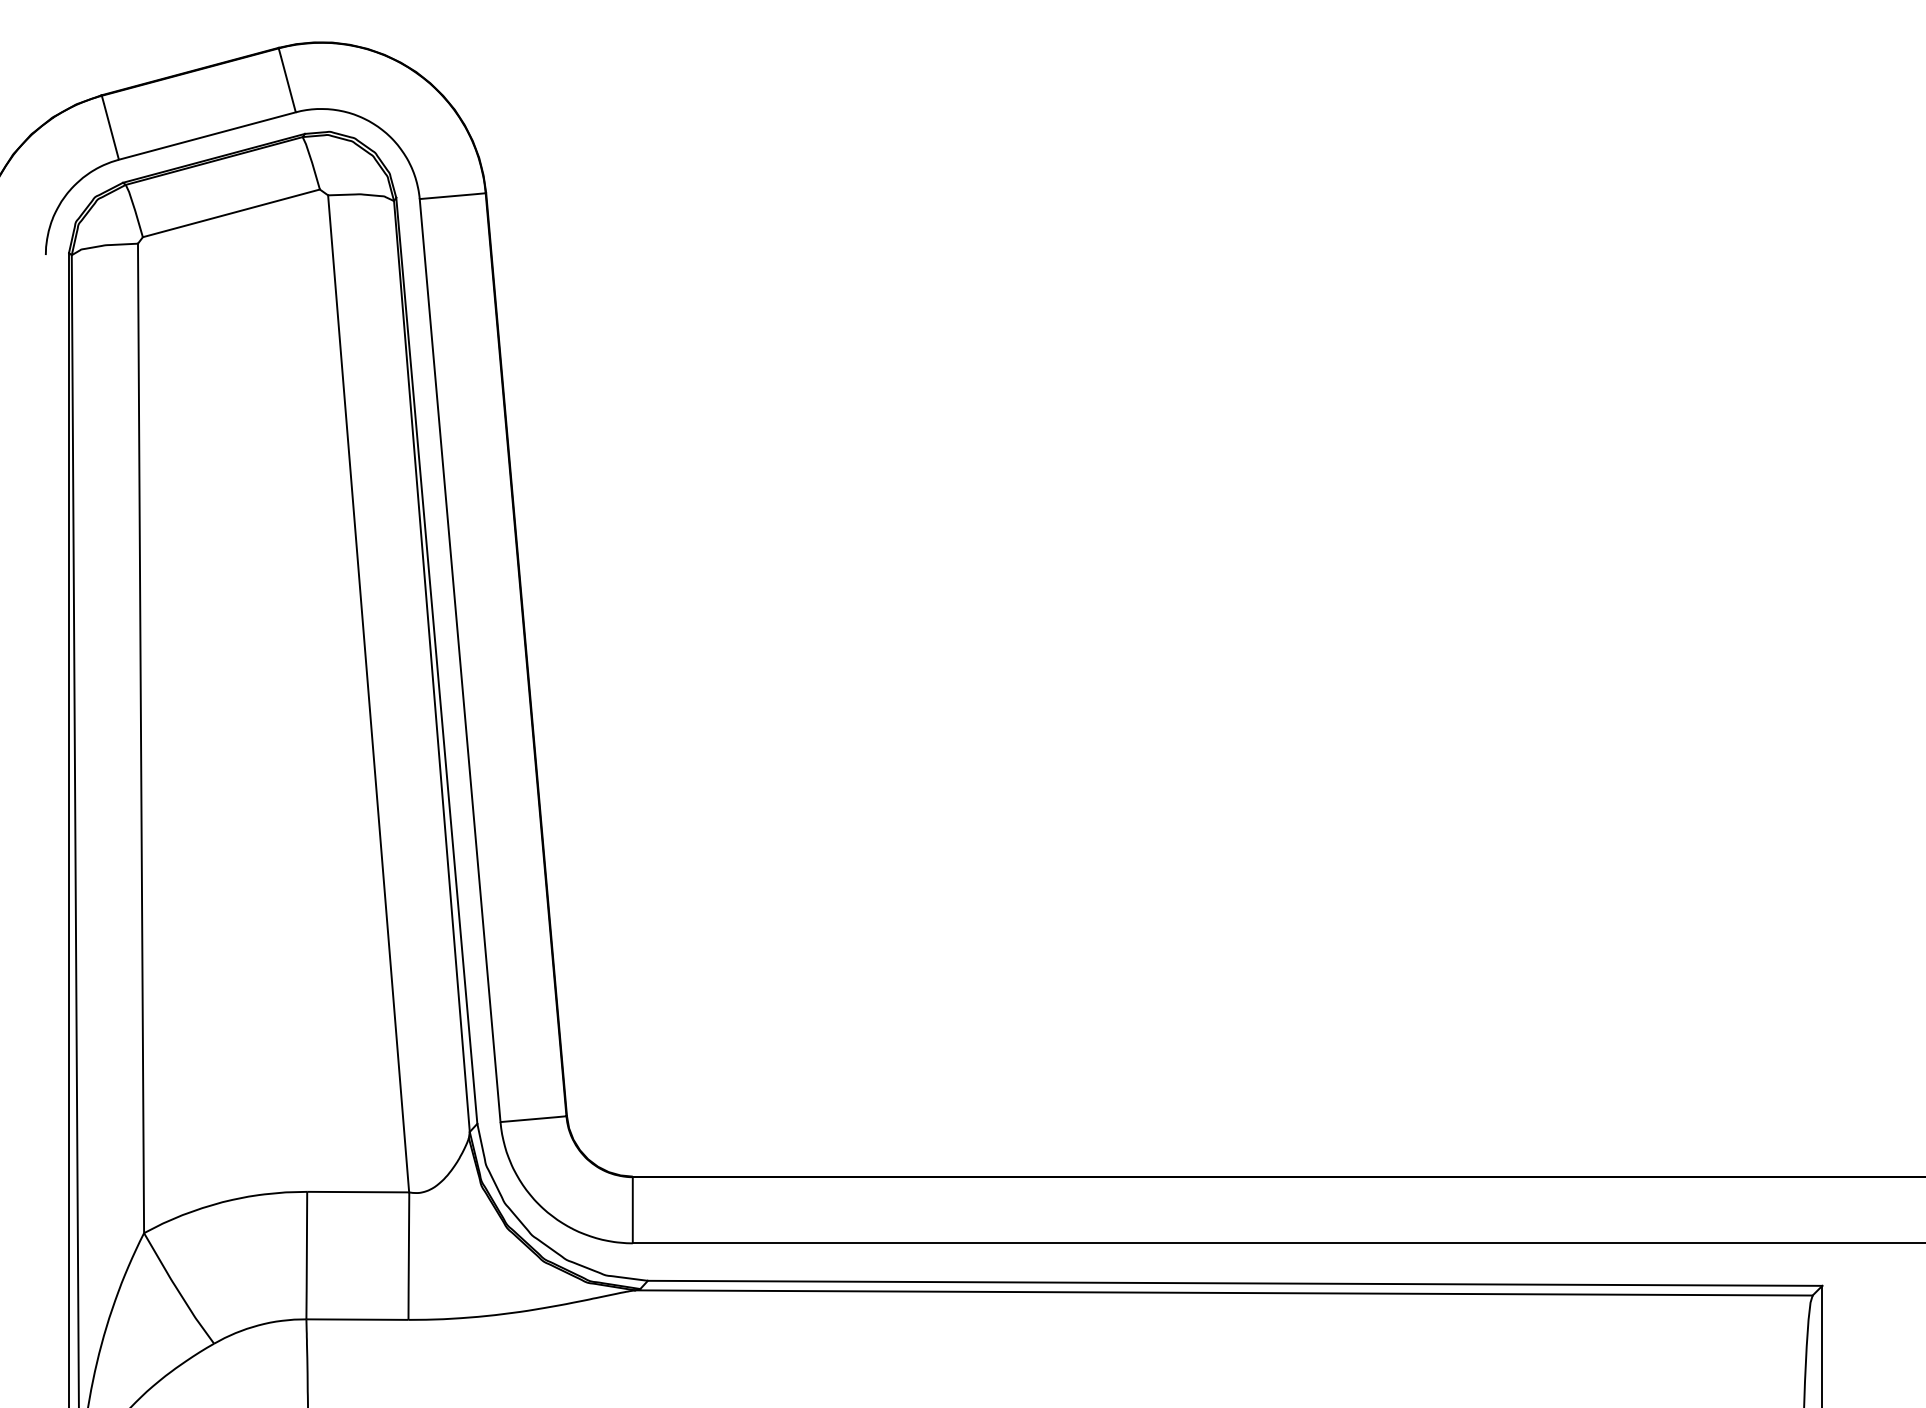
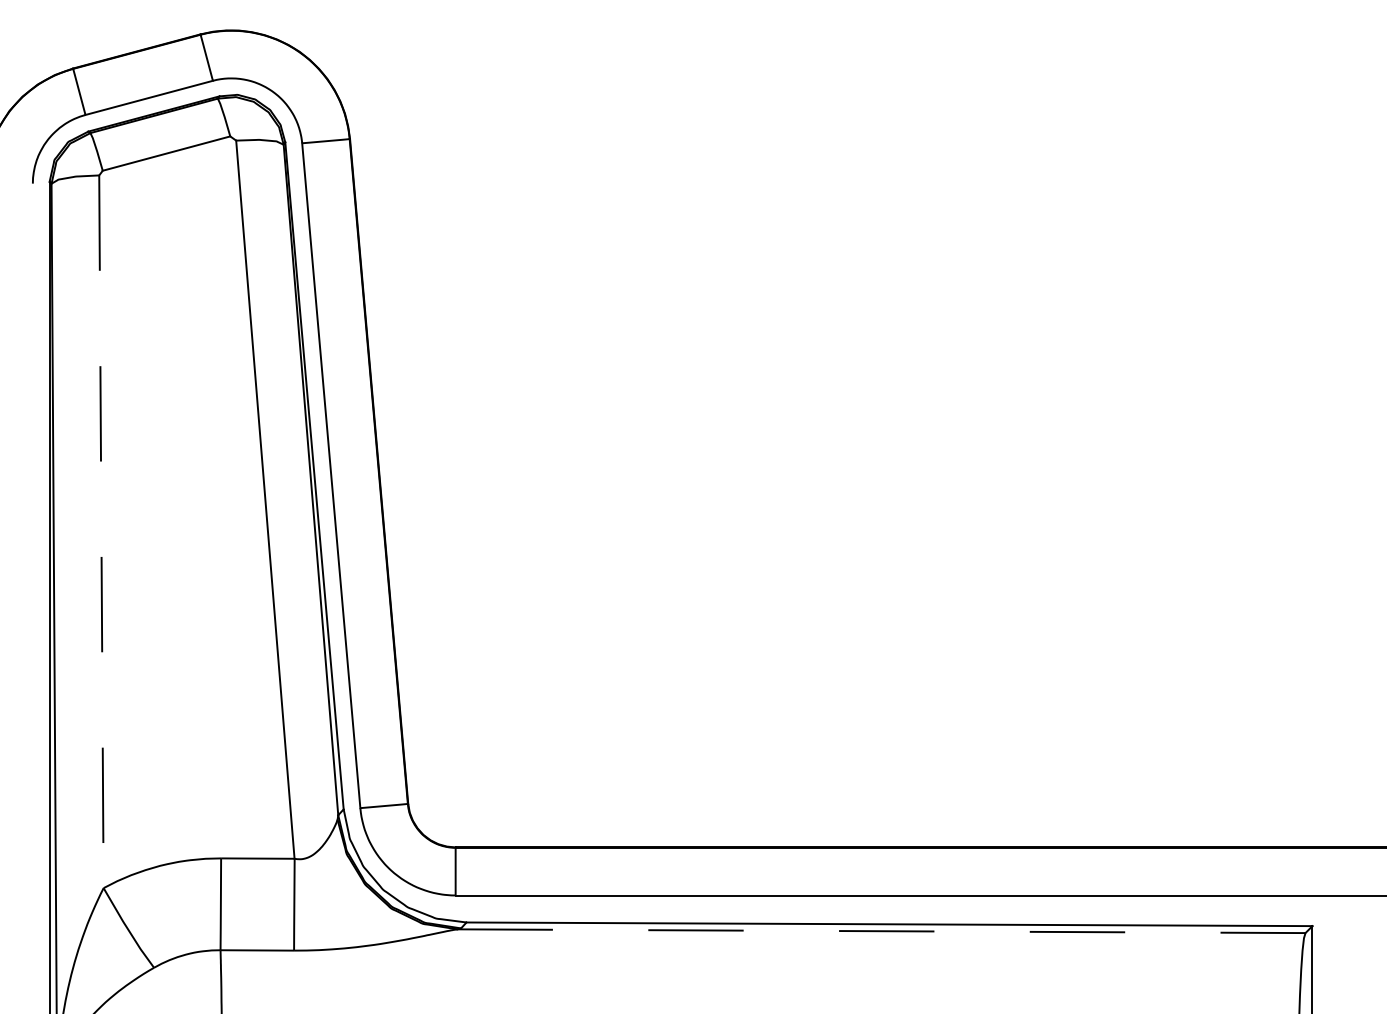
line: (141, 738) -> (101, 531), solid -> dashed
line: (1224, 1292) -> (881, 930), solid -> dashed

